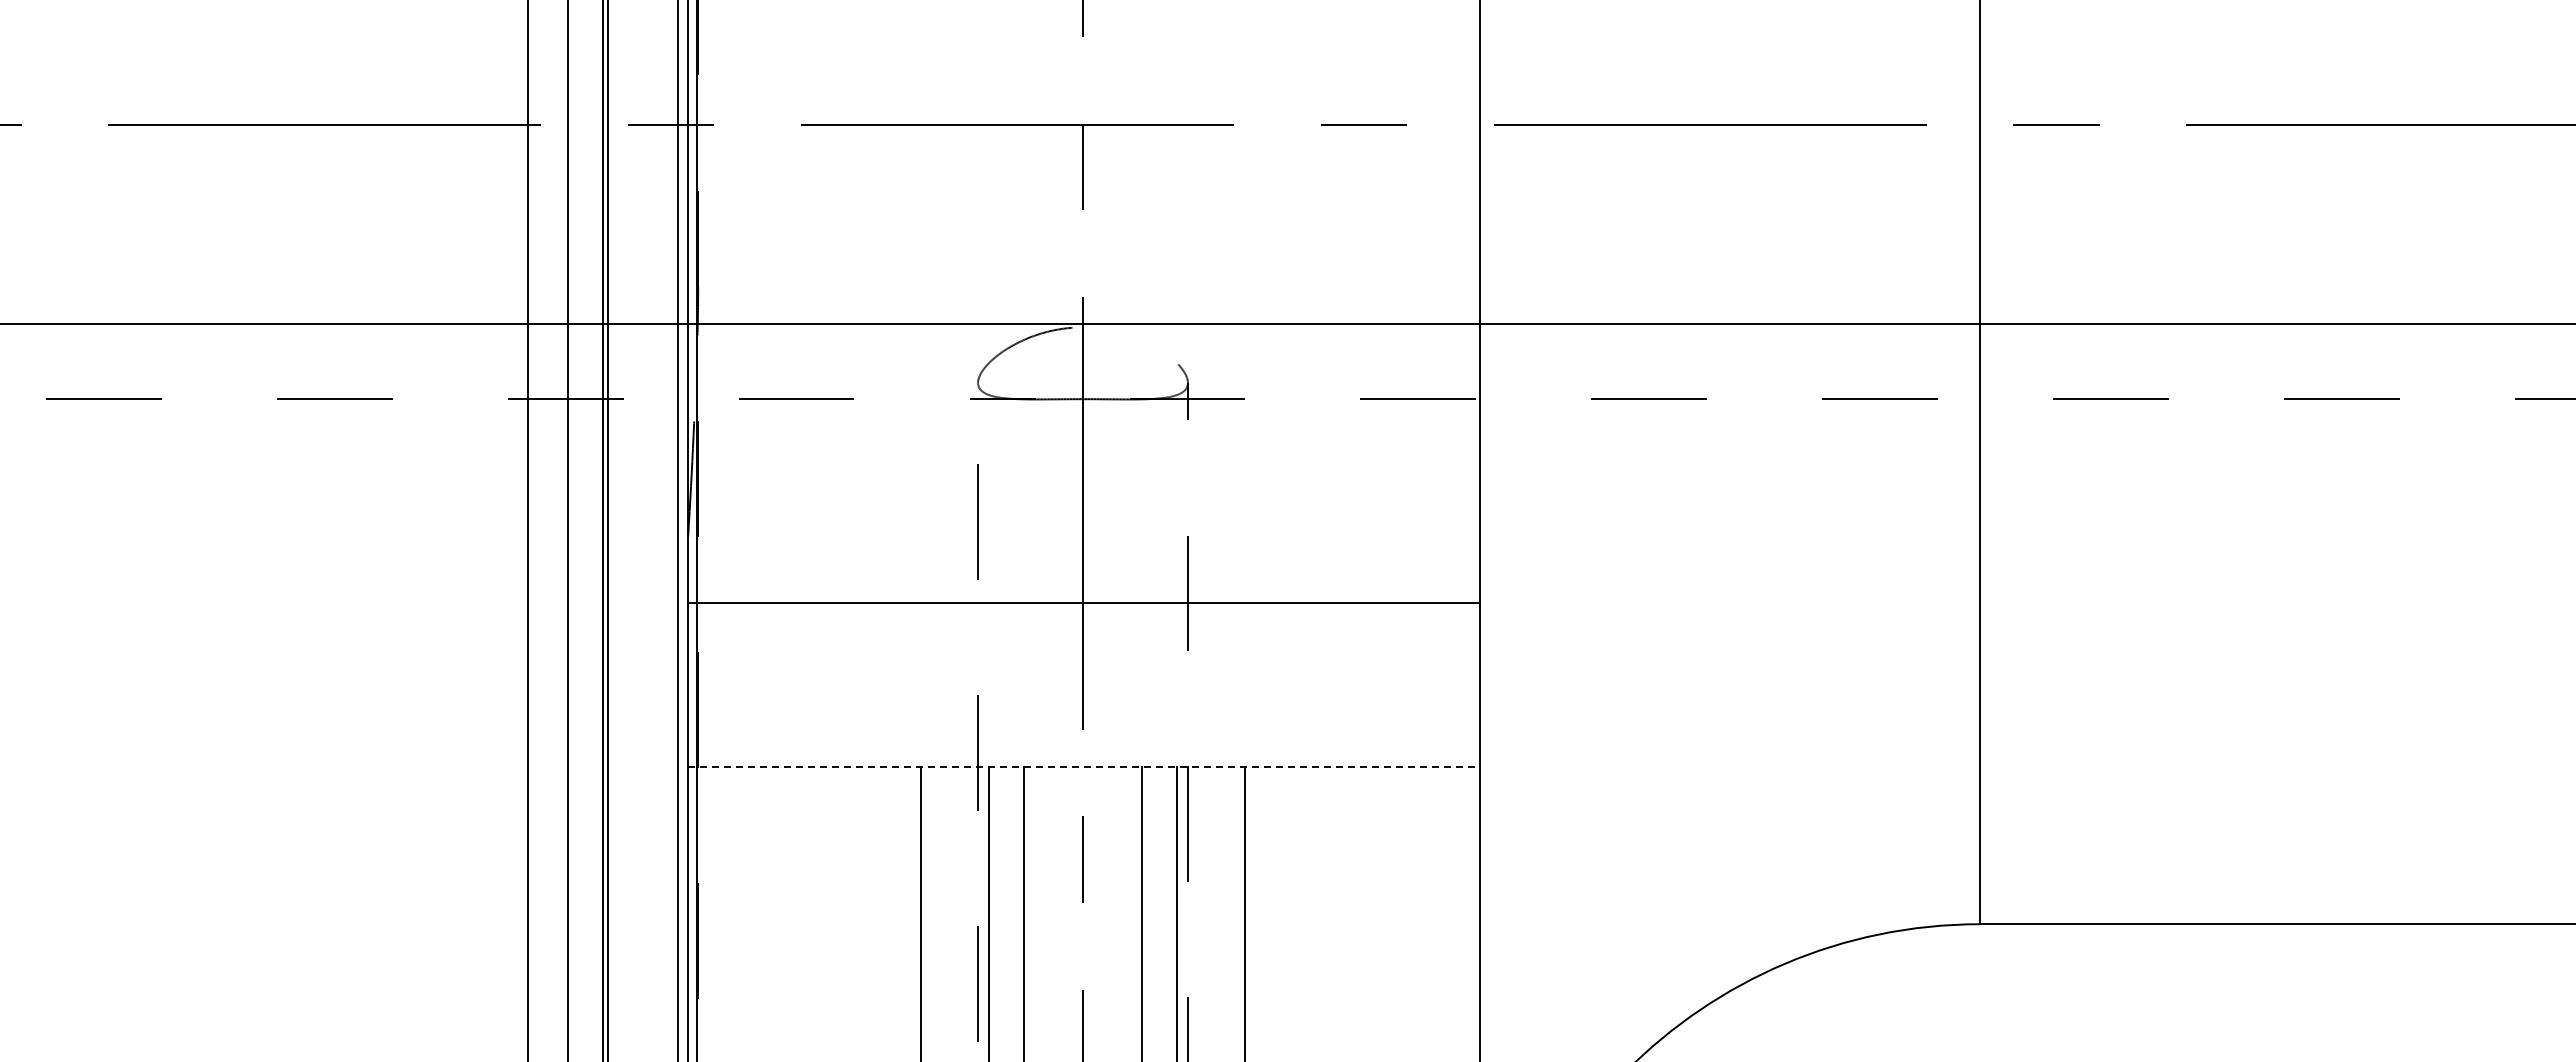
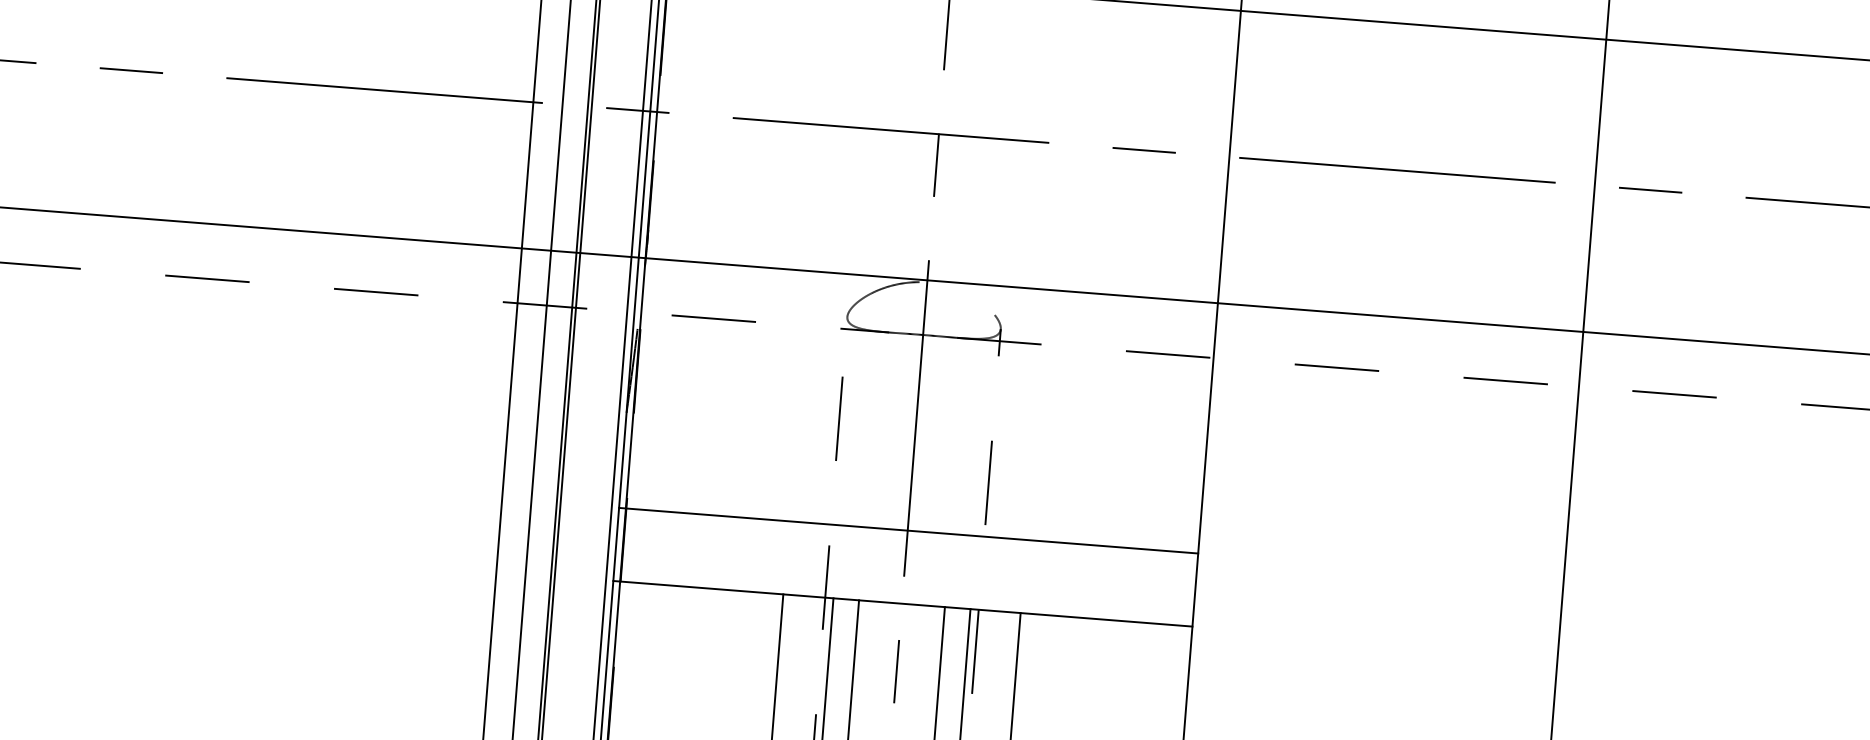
line: (1084, 602) -> (908, 530), moved
line: (1084, 766) -> (903, 603), dashed -> solid

